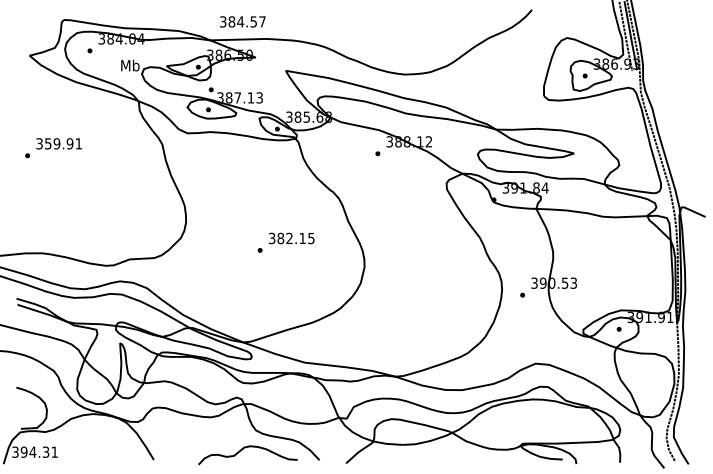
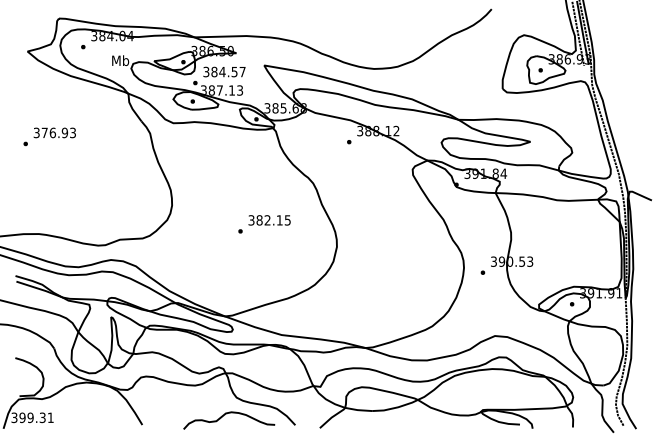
text: (242, 21) -> (224, 71), moved
text: (63, 143) -> (58, 132), 359.91 -> 376.93
text: (32, 451) -> (30, 417), 394.31 -> 399.31

